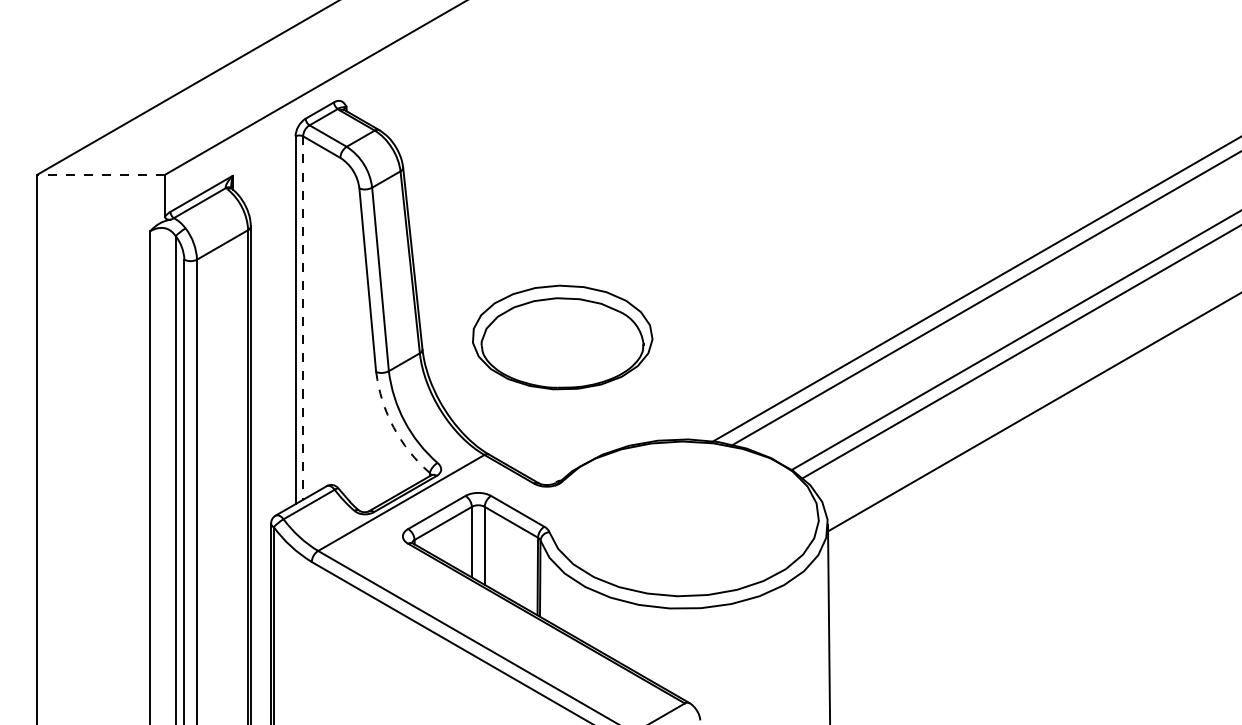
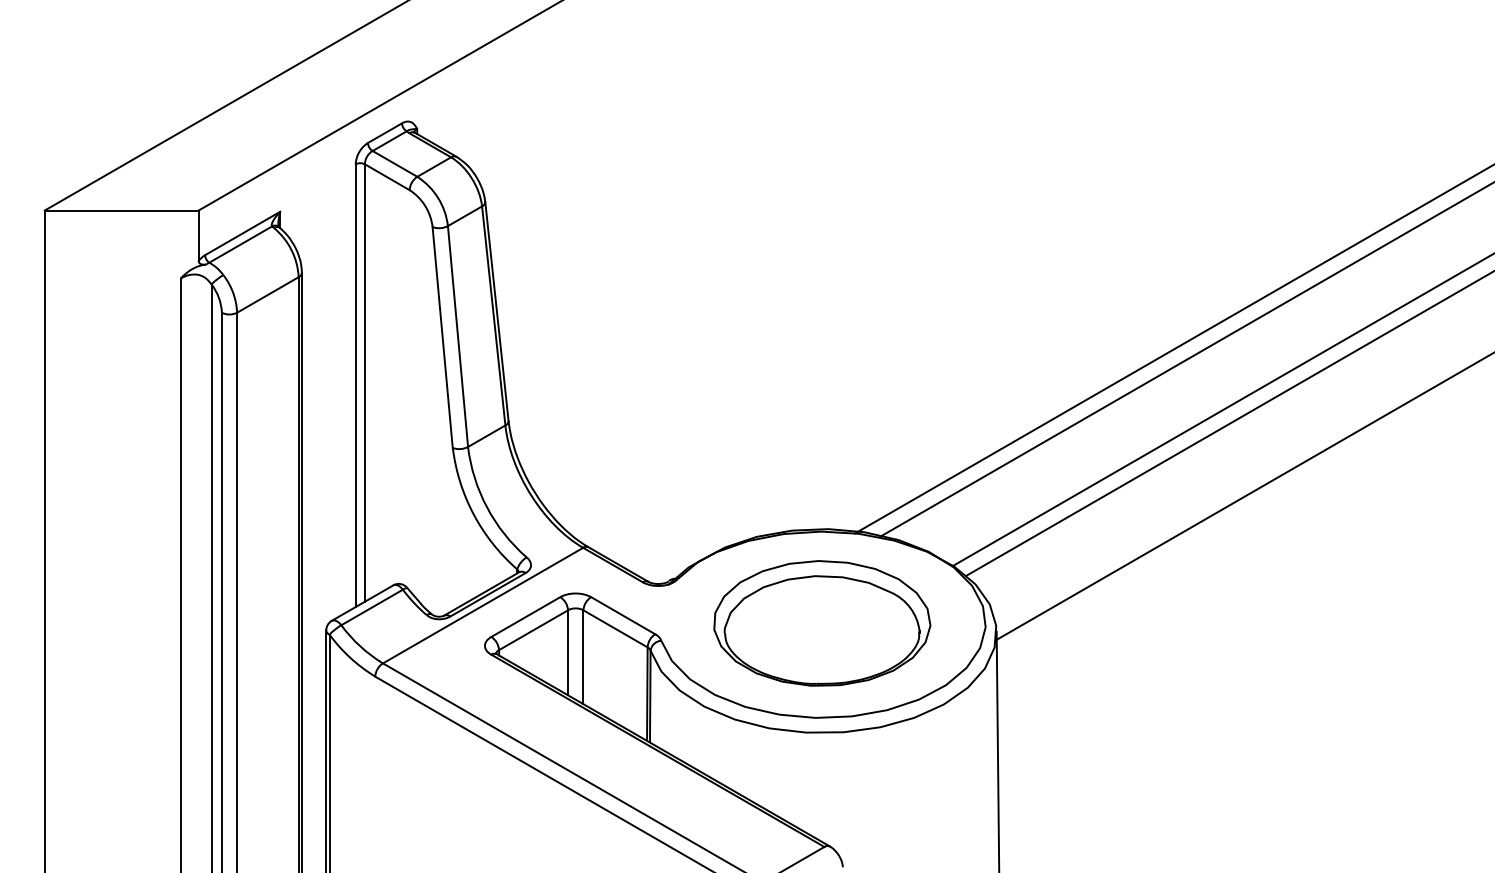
line: (100, 174) -> (121, 210), dashed -> solid
line: (302, 318) -> (364, 383), dashed -> solid
part: (562, 337) -> (822, 623), moved
arc: (393, 427) -> (473, 514), dashed -> solid

